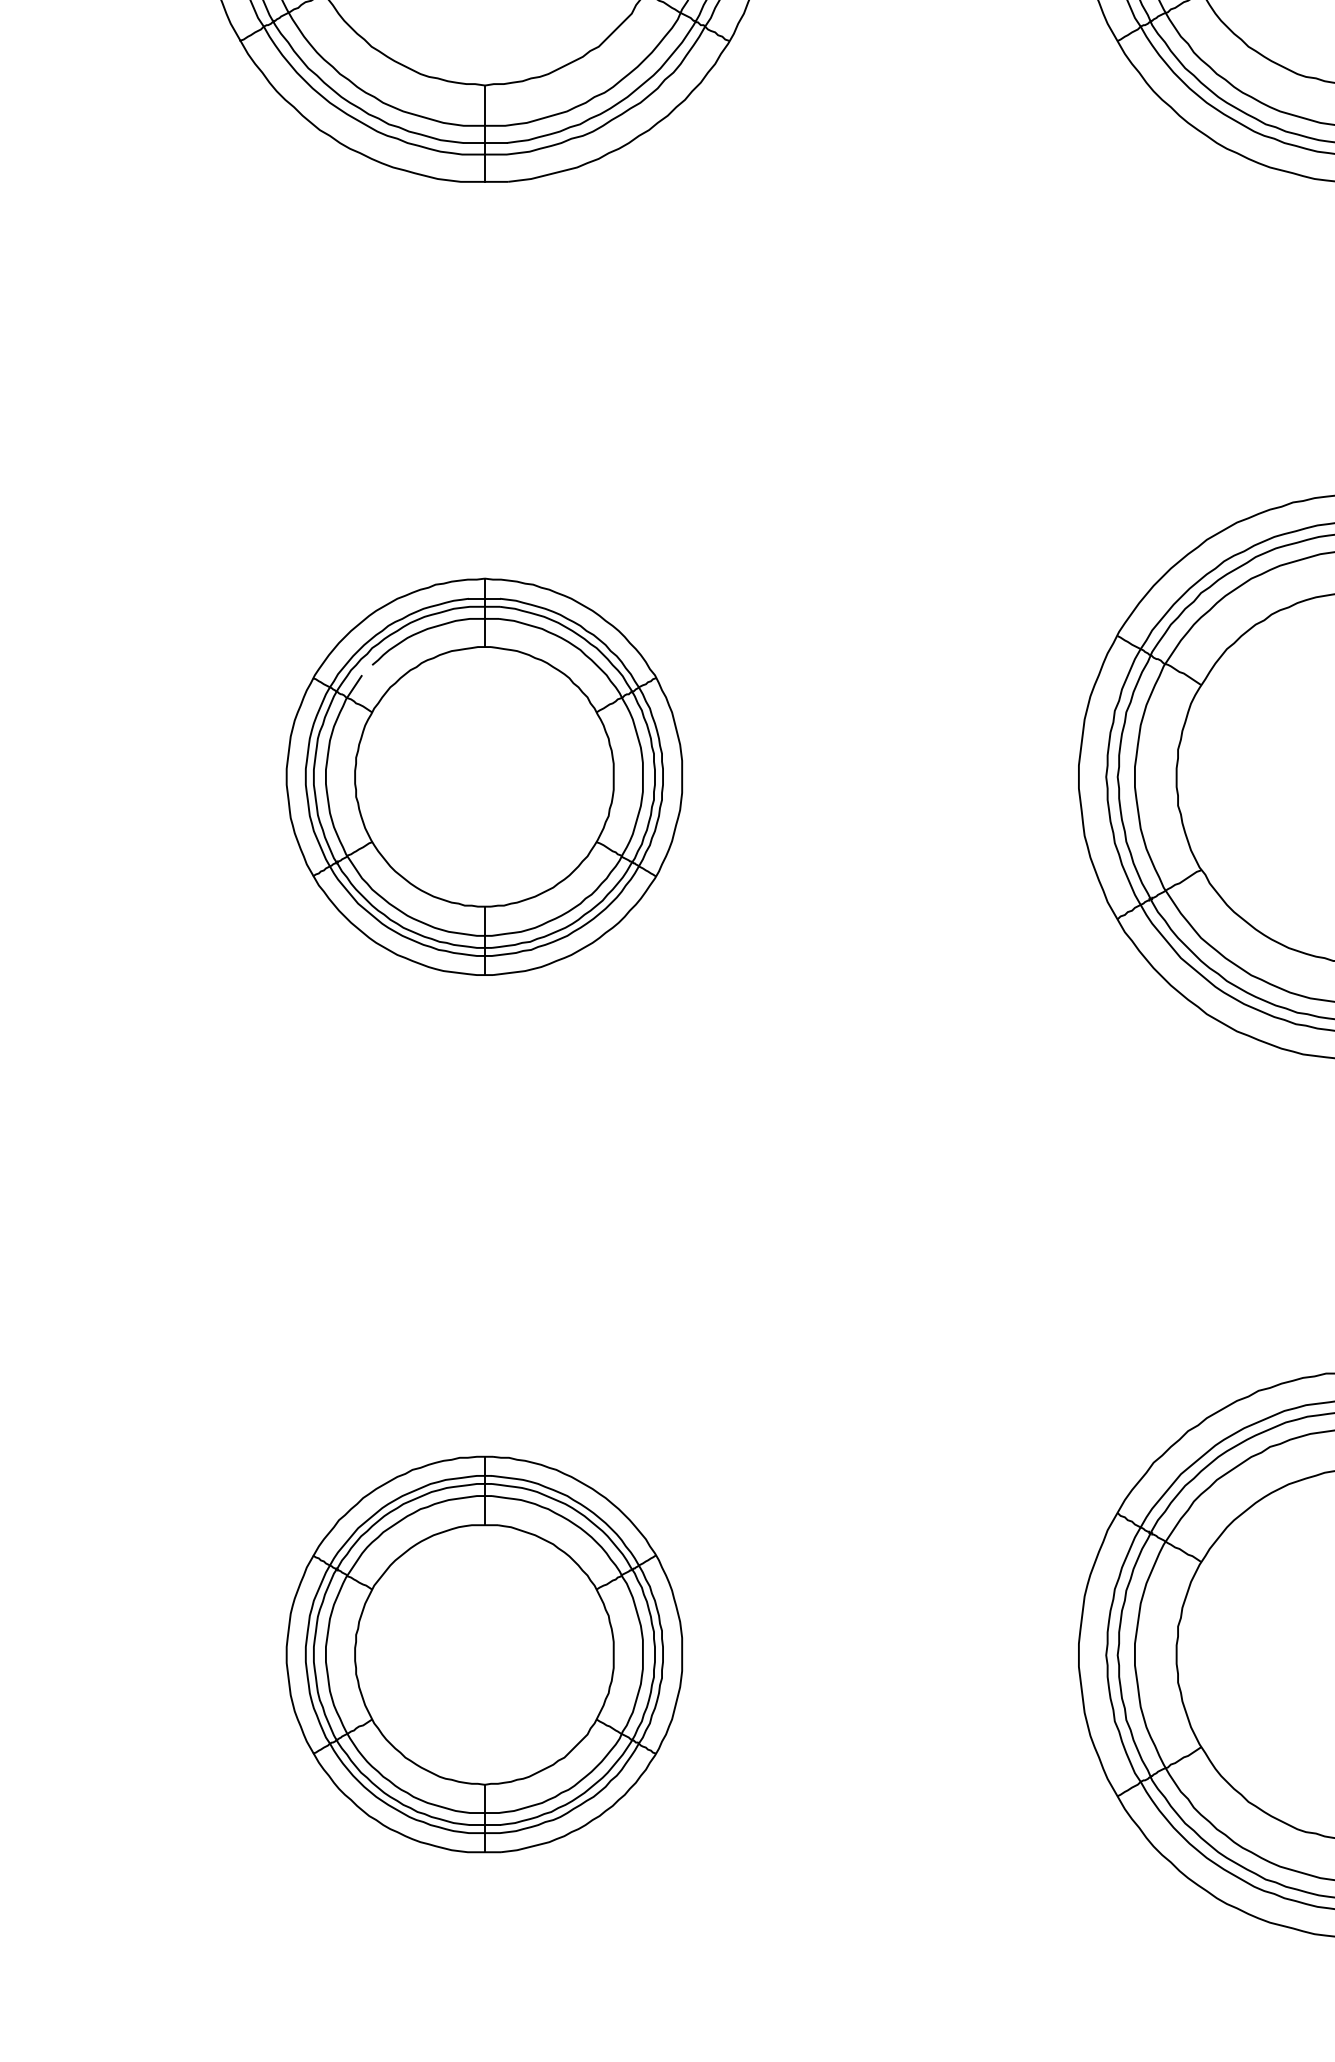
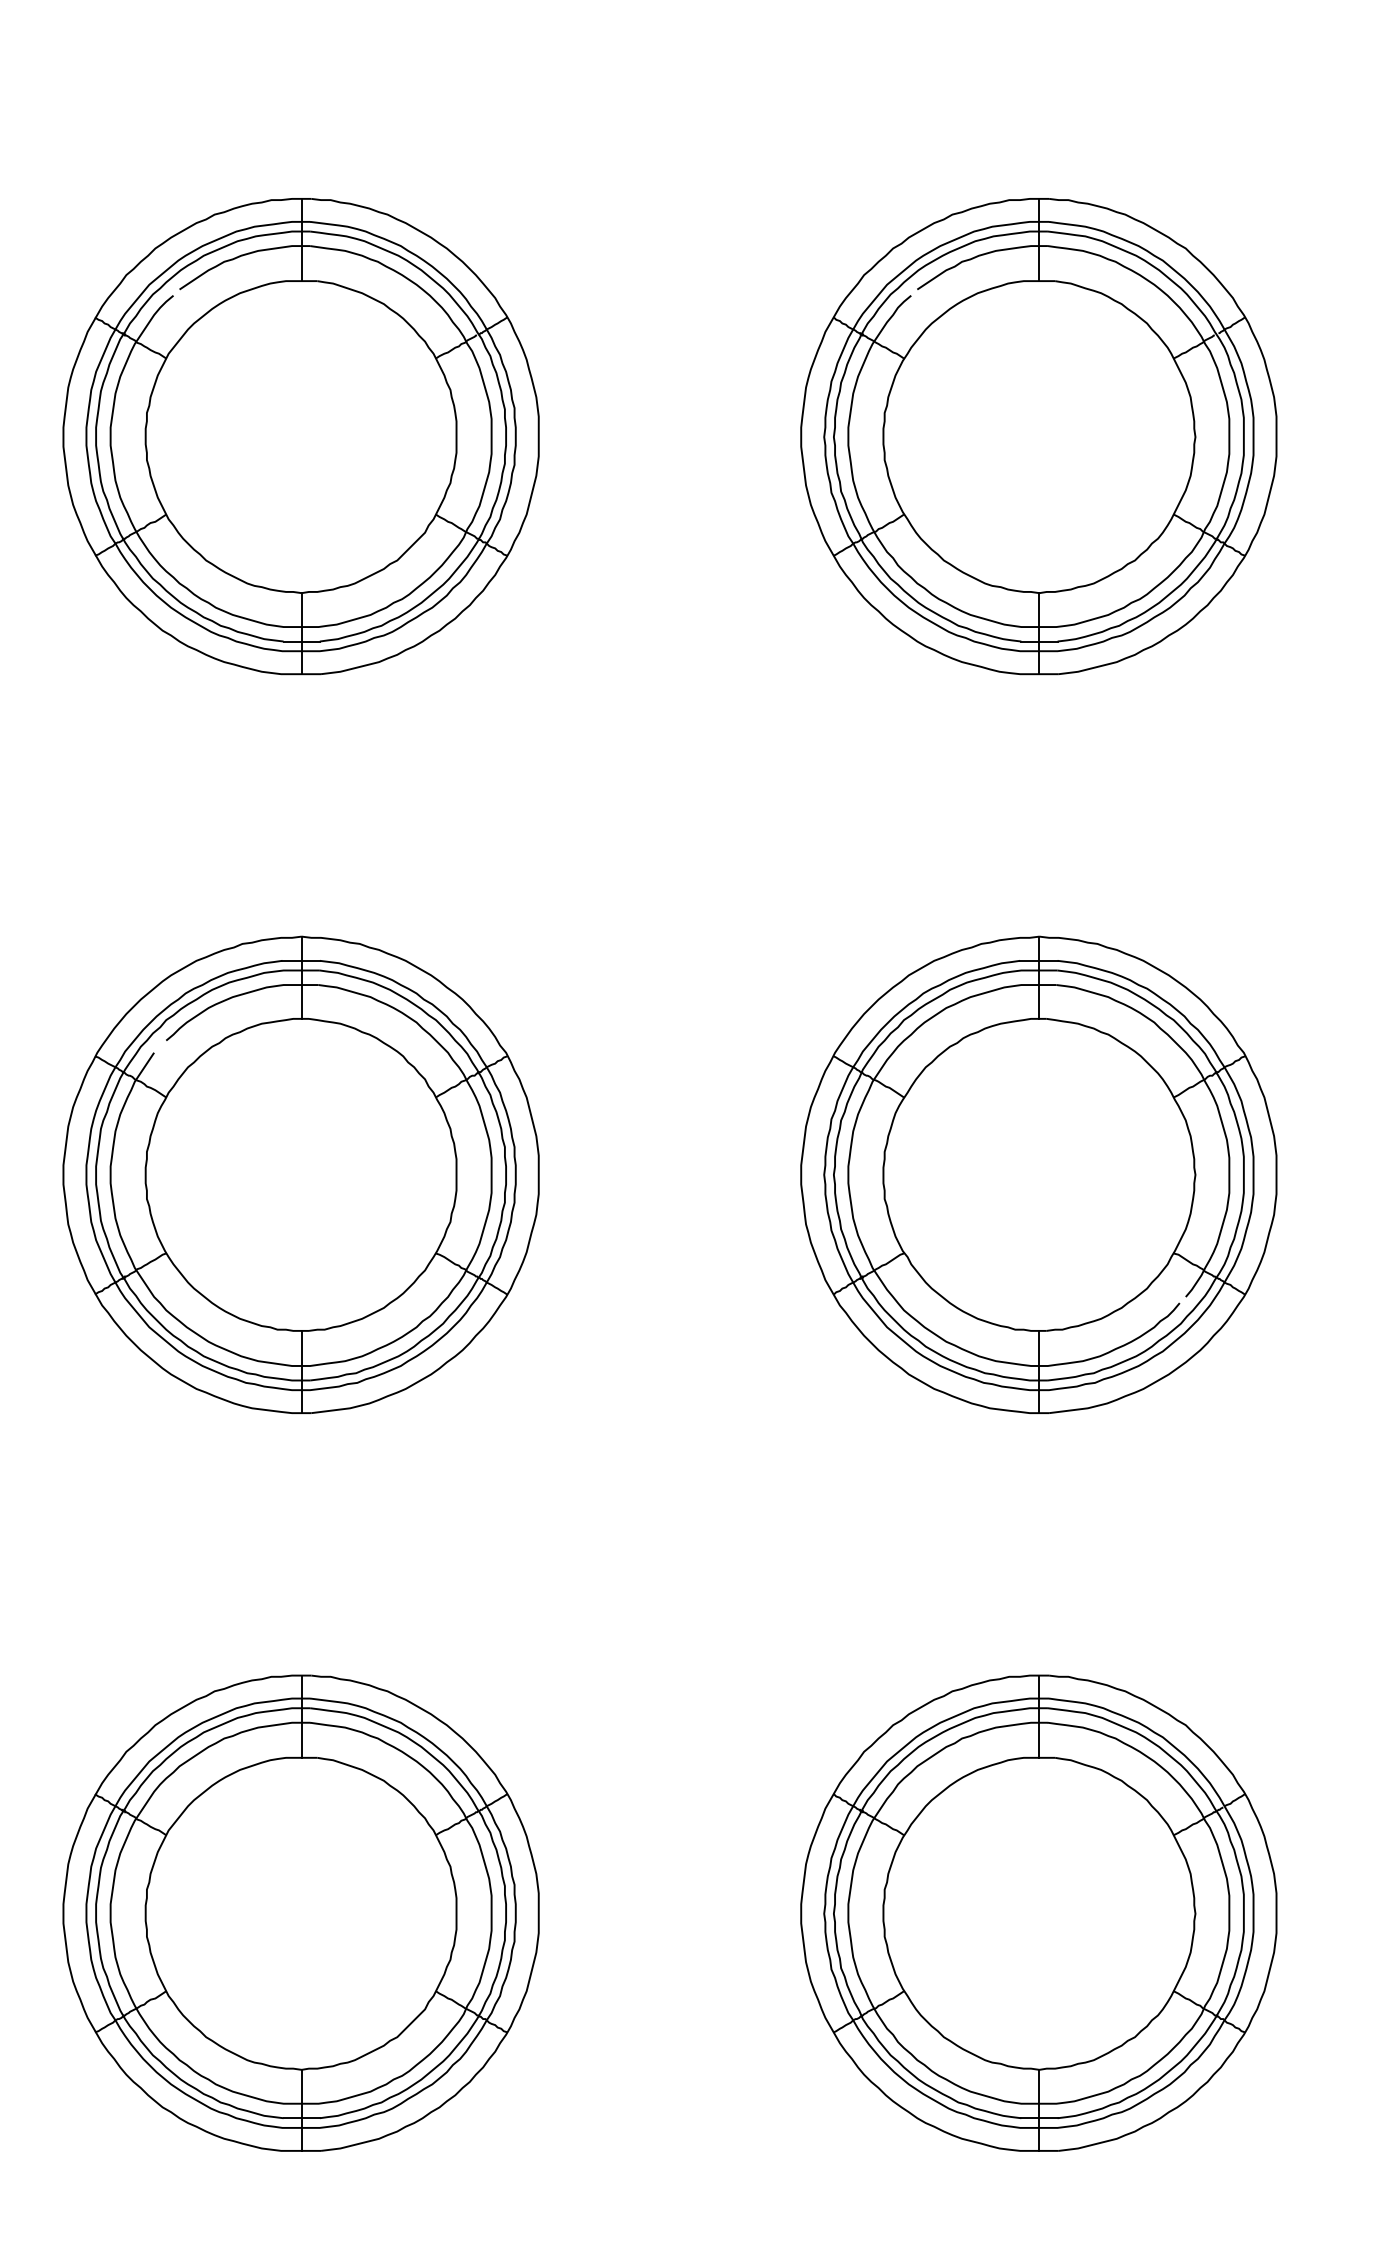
part: (483, 776) -> (300, 1174), size x1.43
part: (483, 1653) -> (300, 1912), size x1.43

